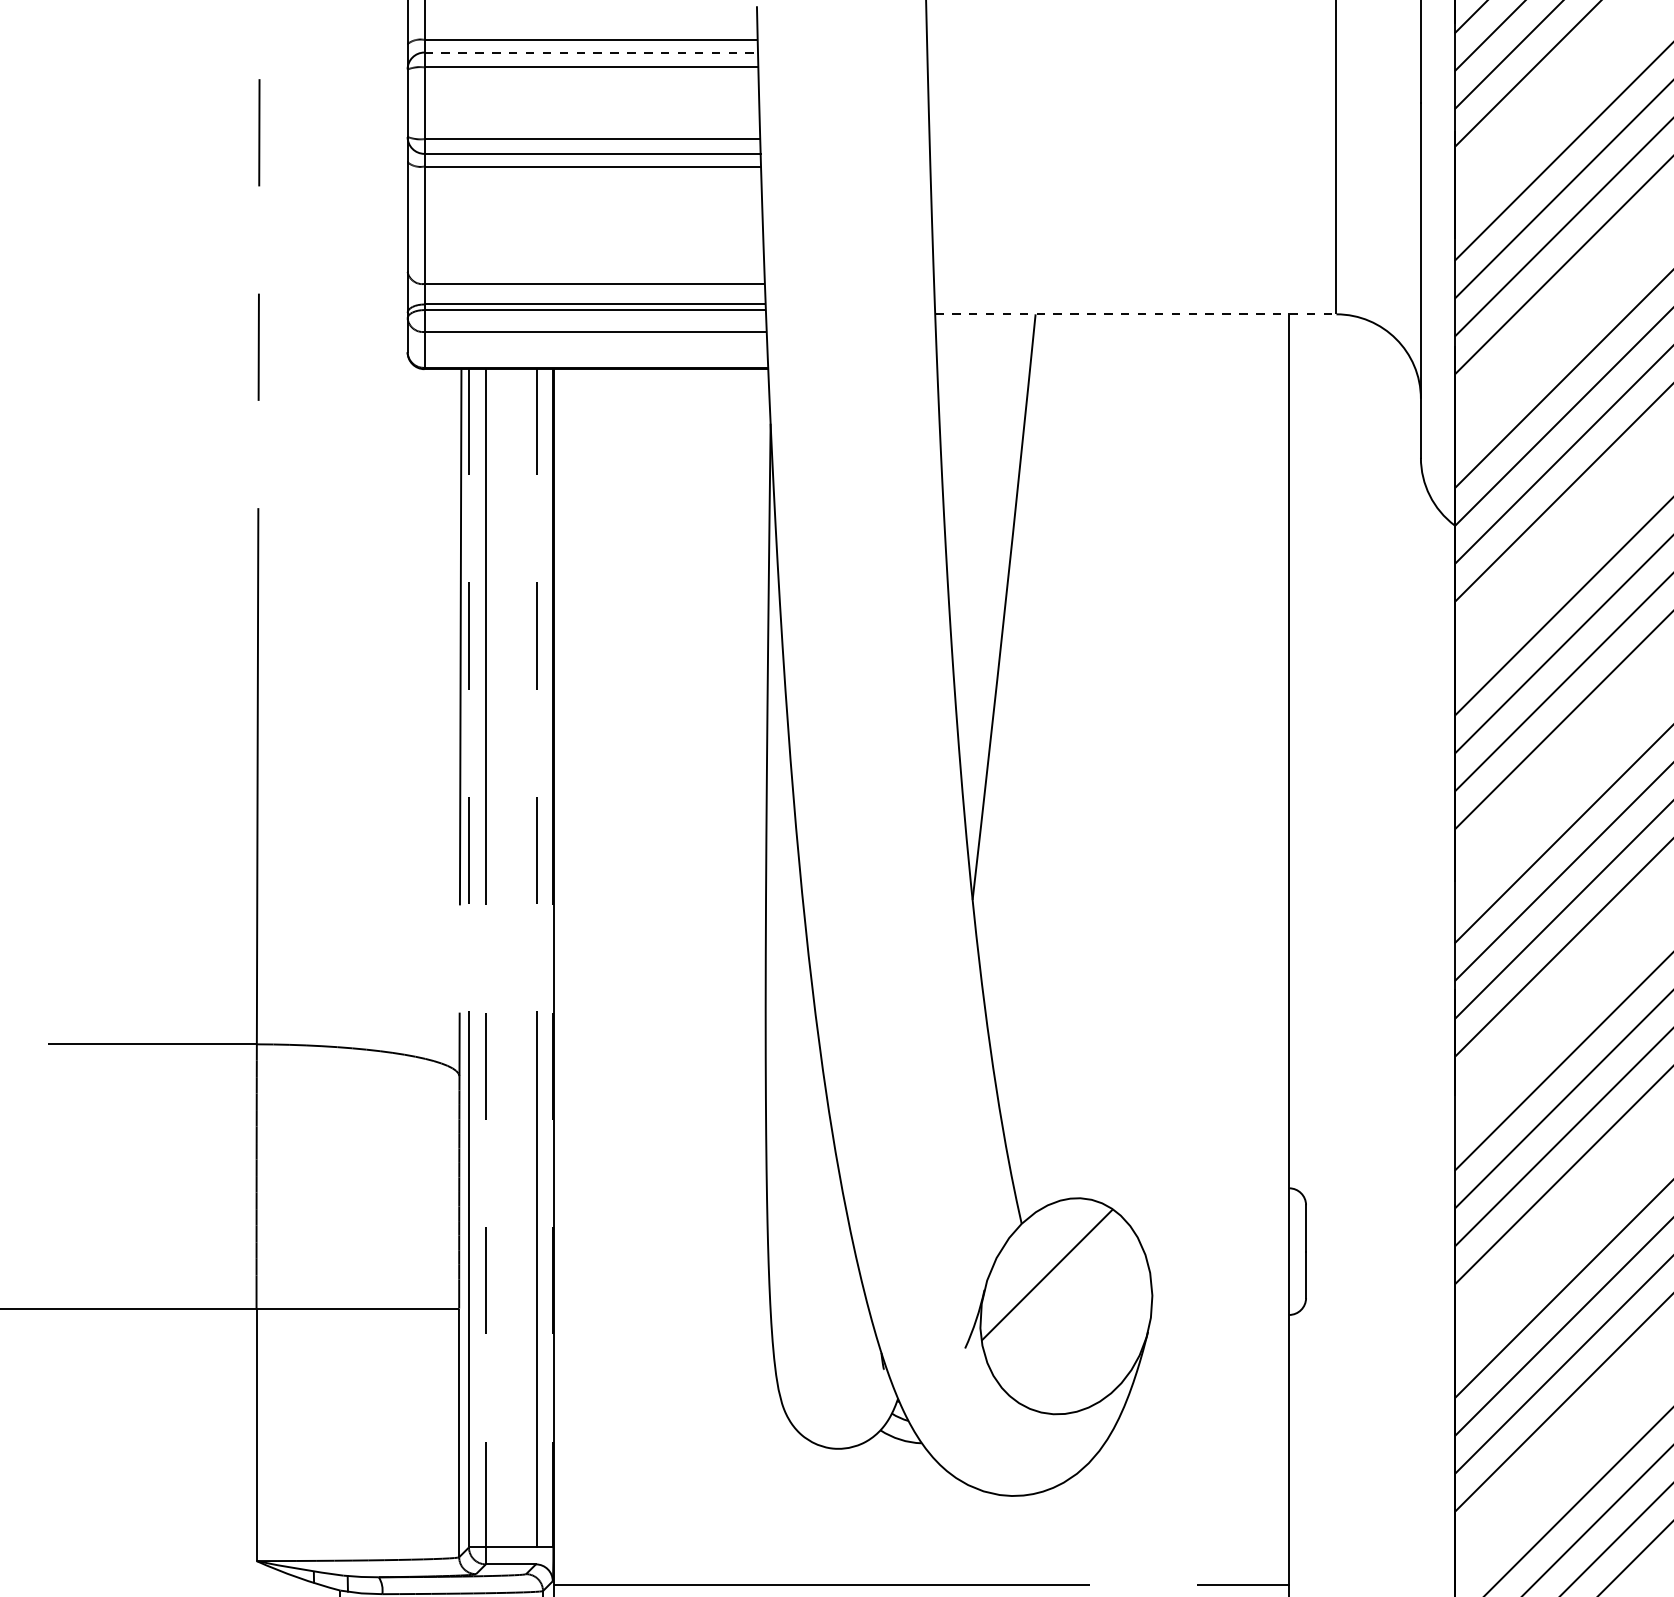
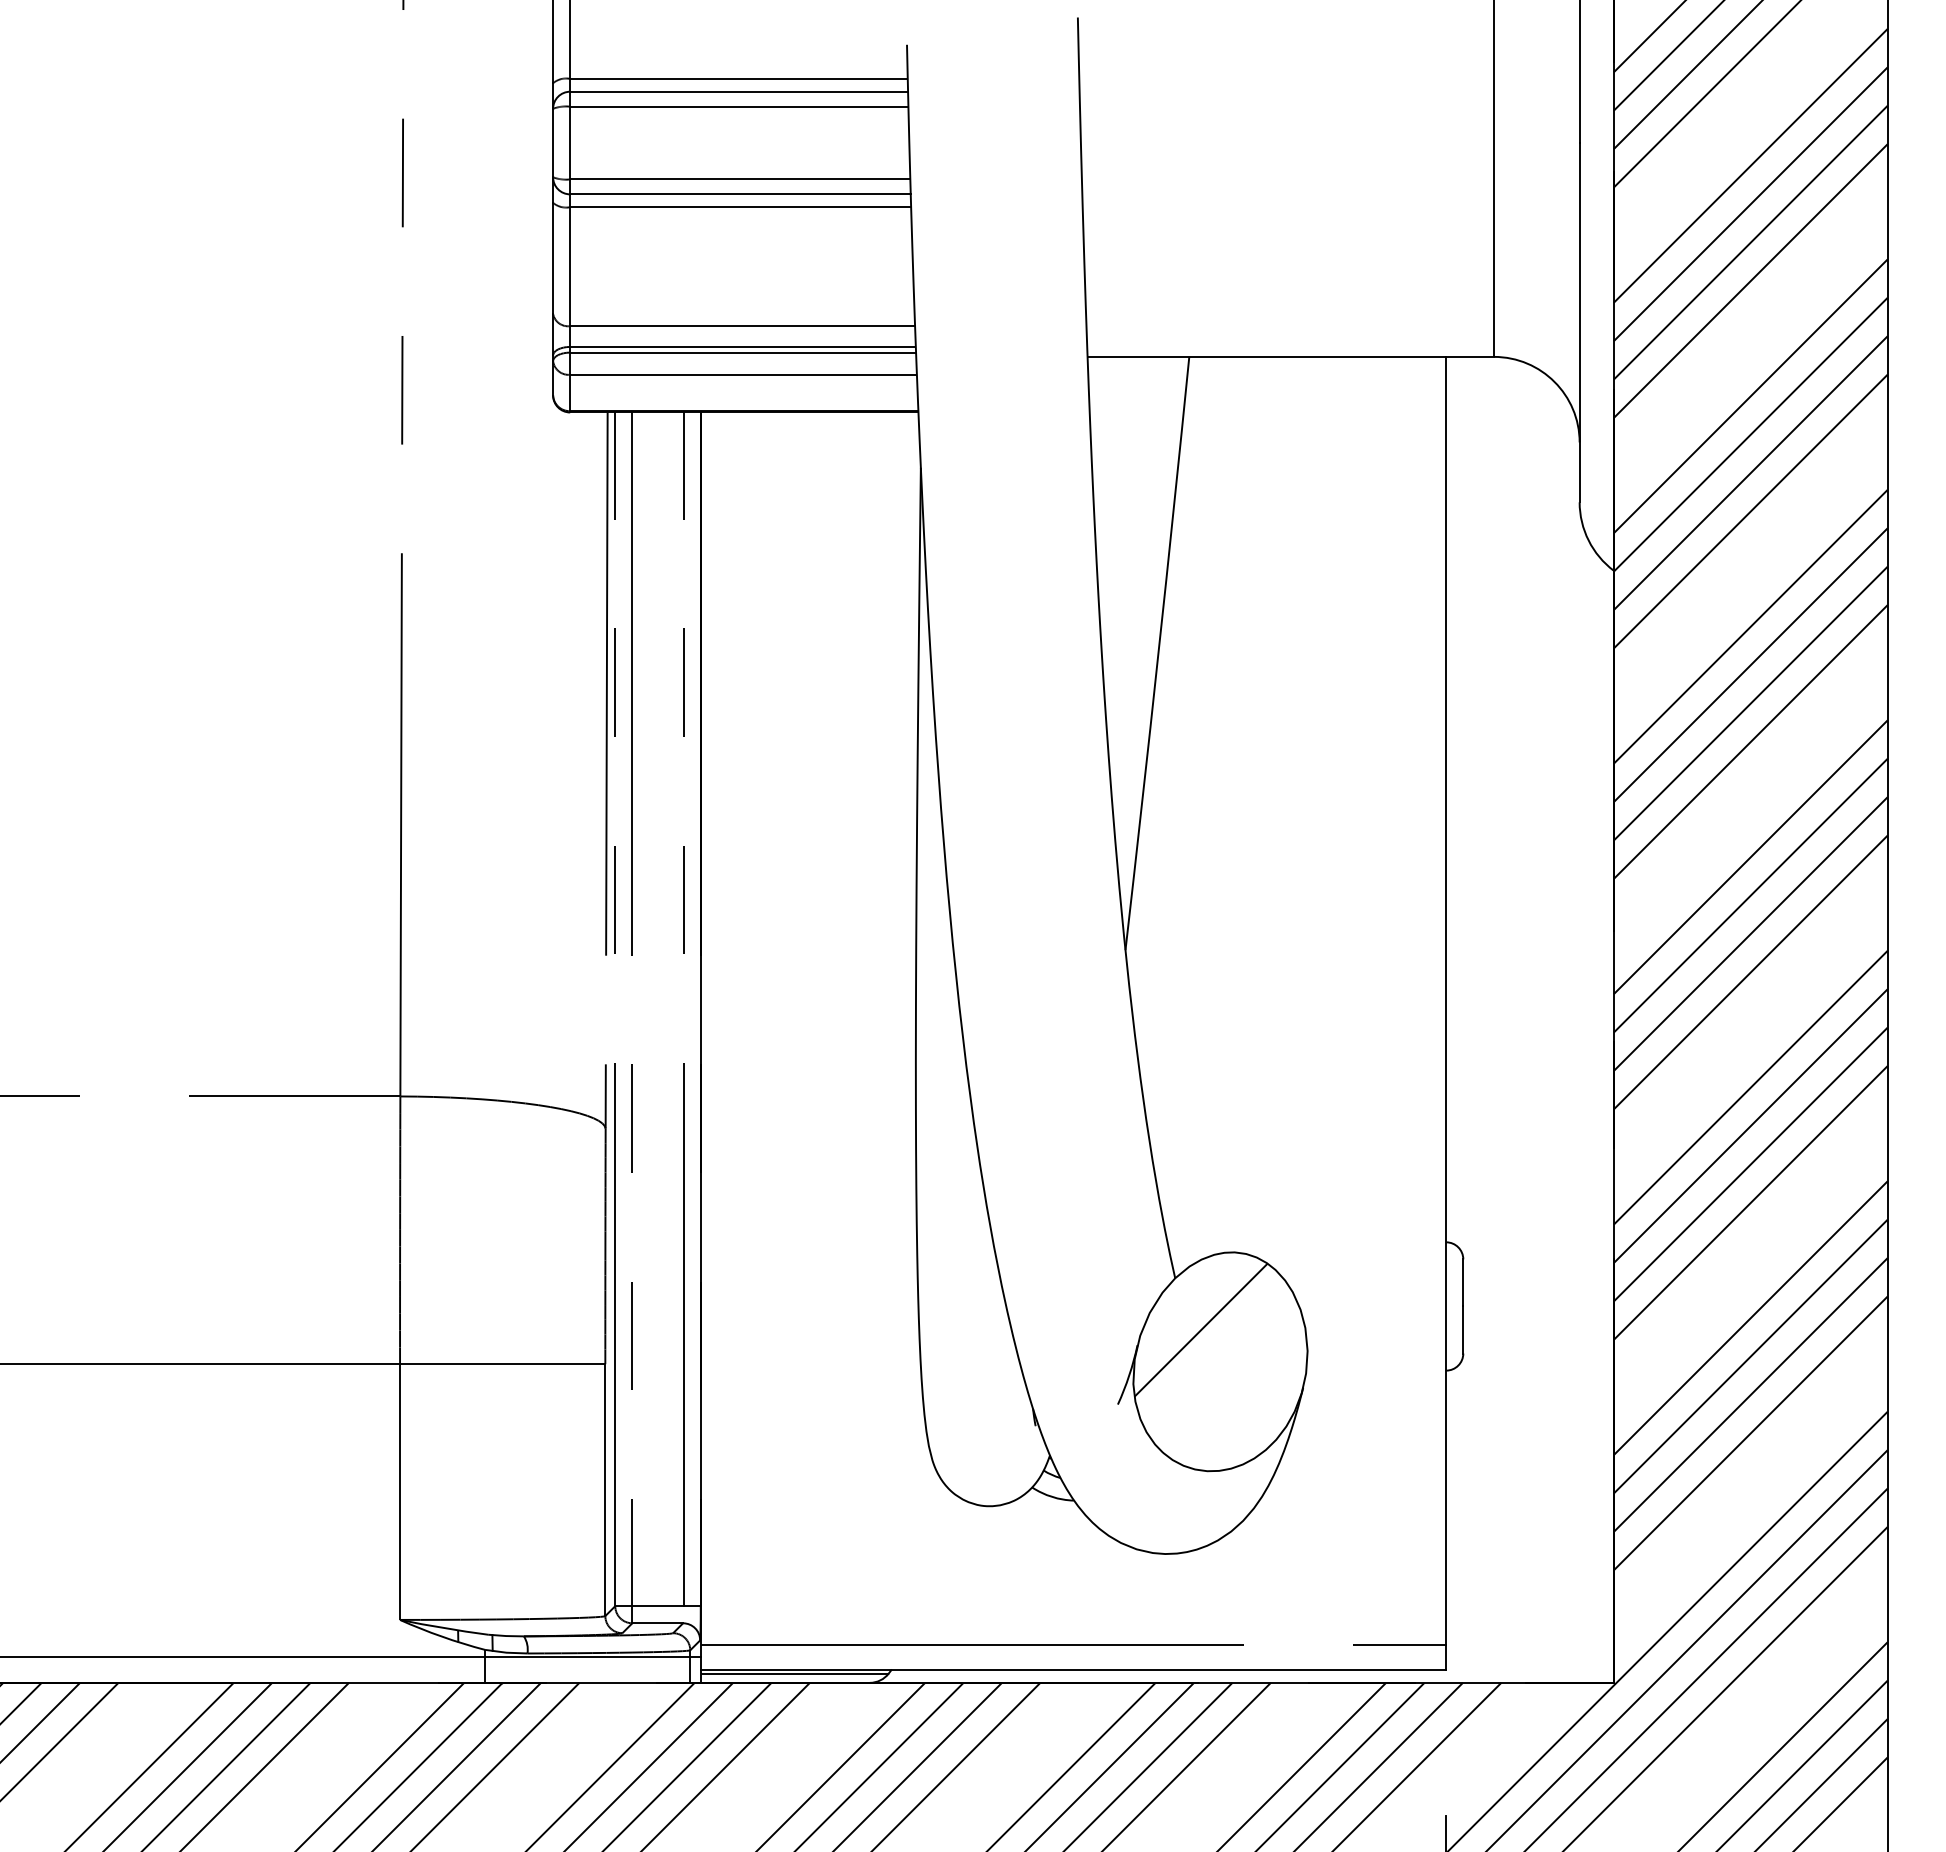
line: (591, 52) -> (739, 91), dashed -> solid
line: (1136, 313) -> (1291, 356), dashed -> solid

